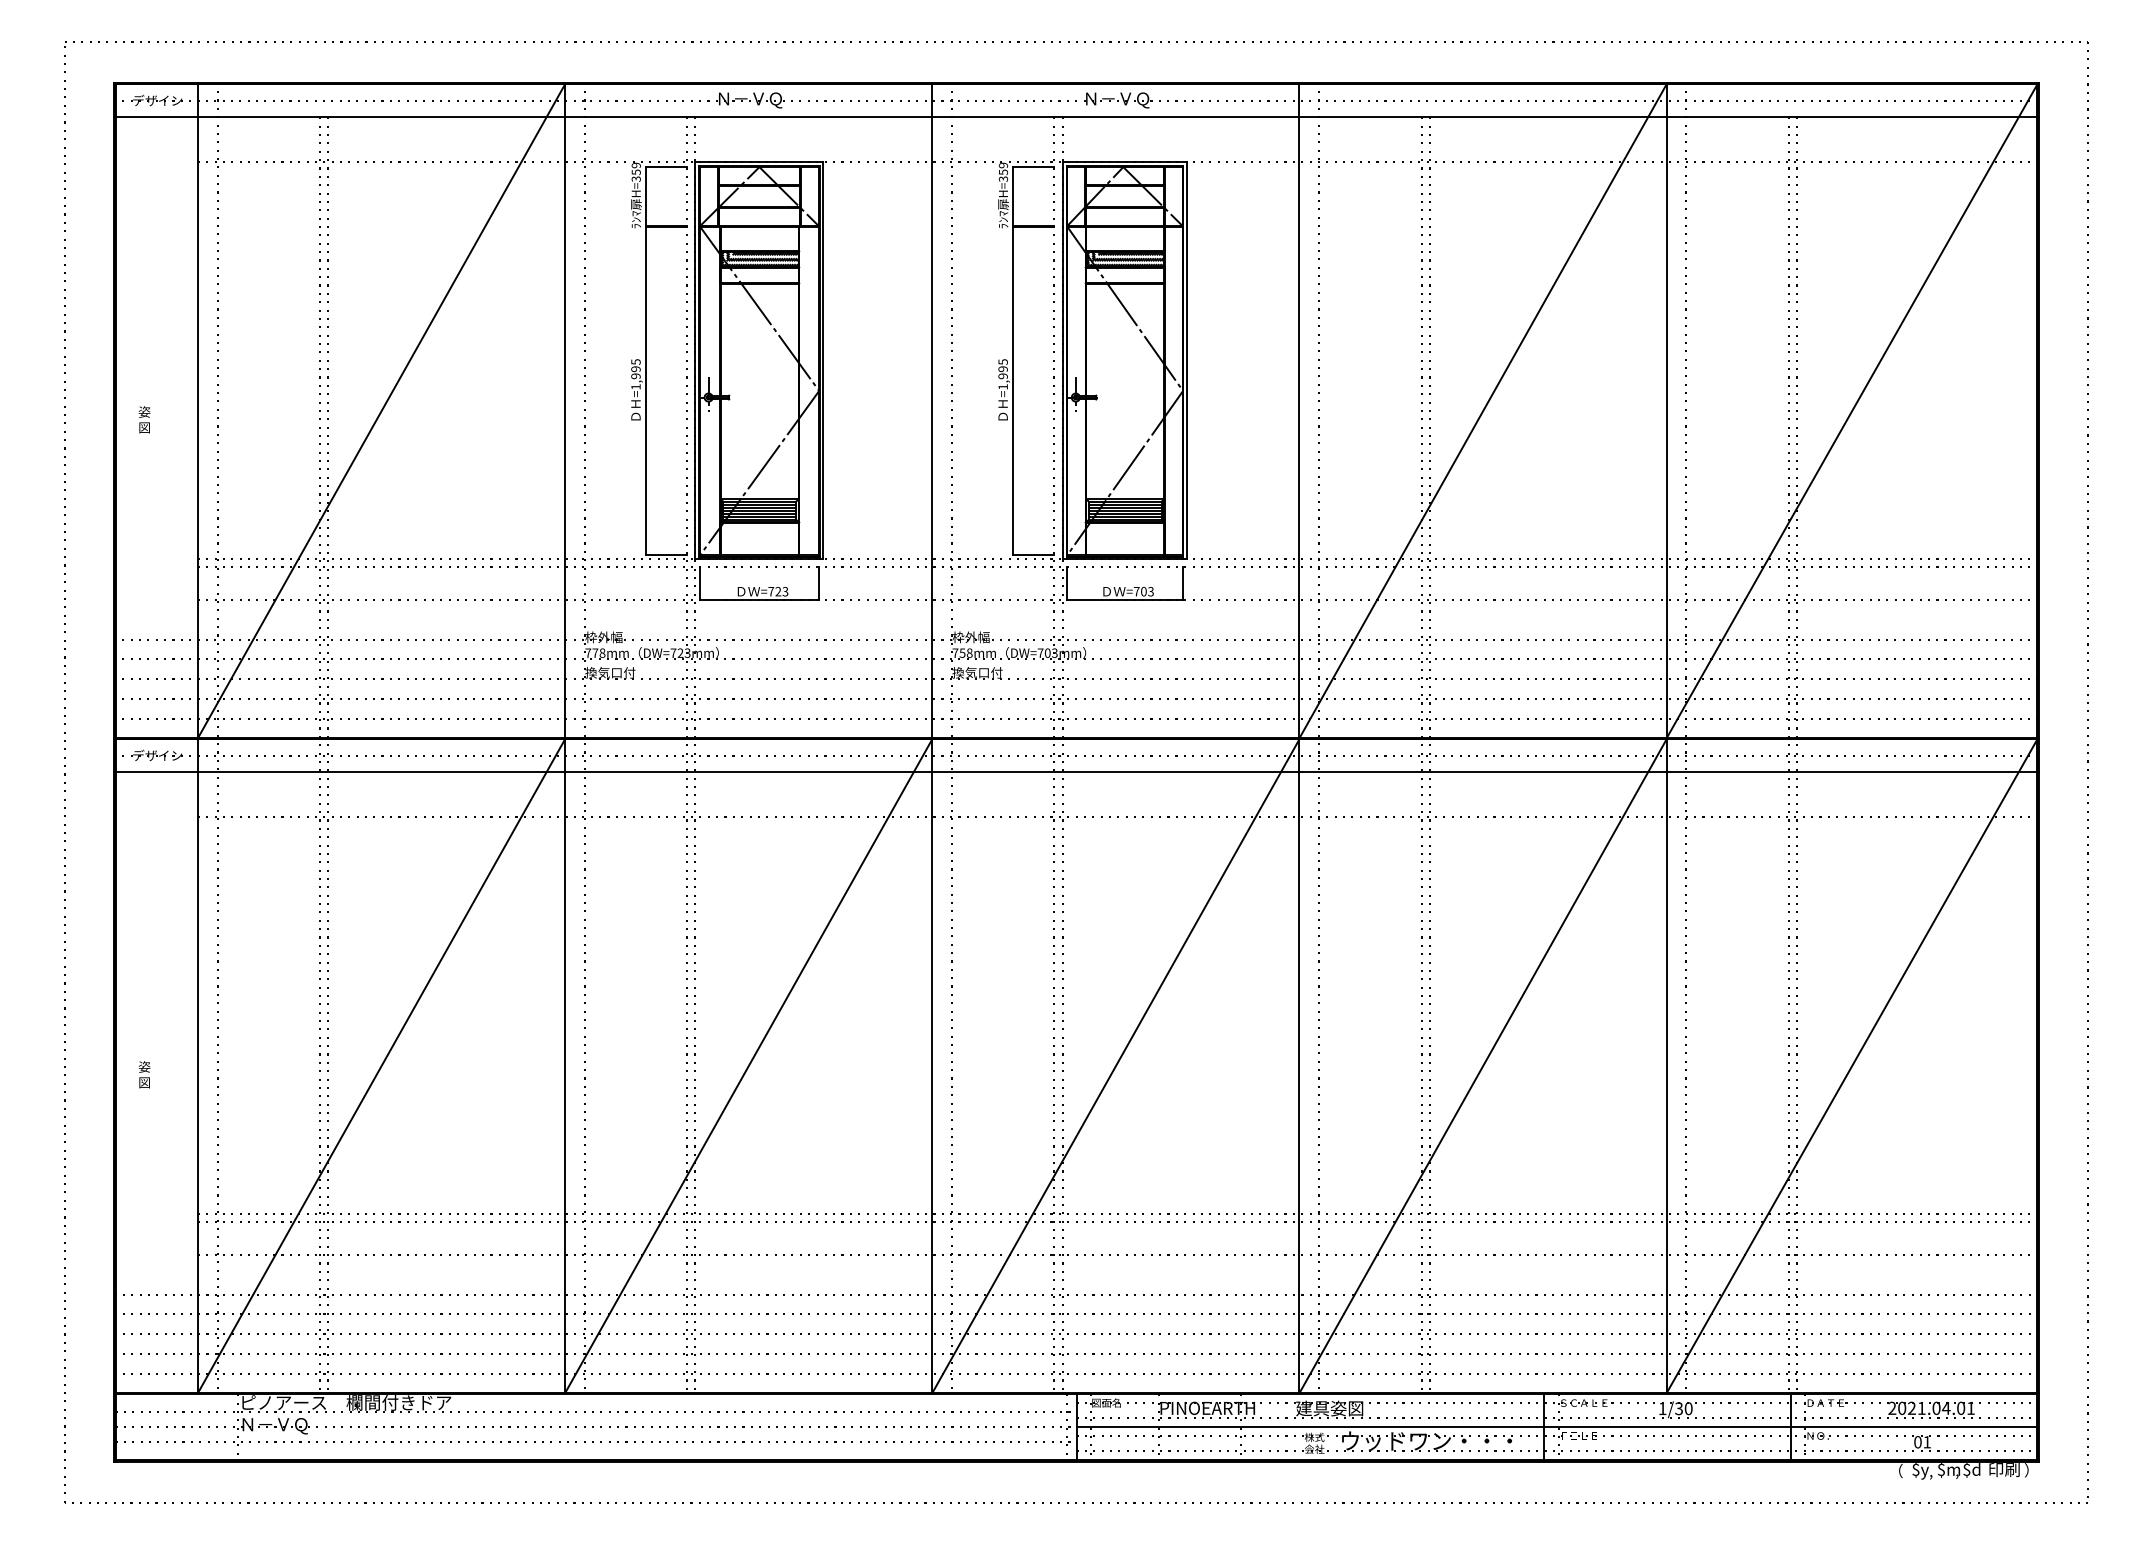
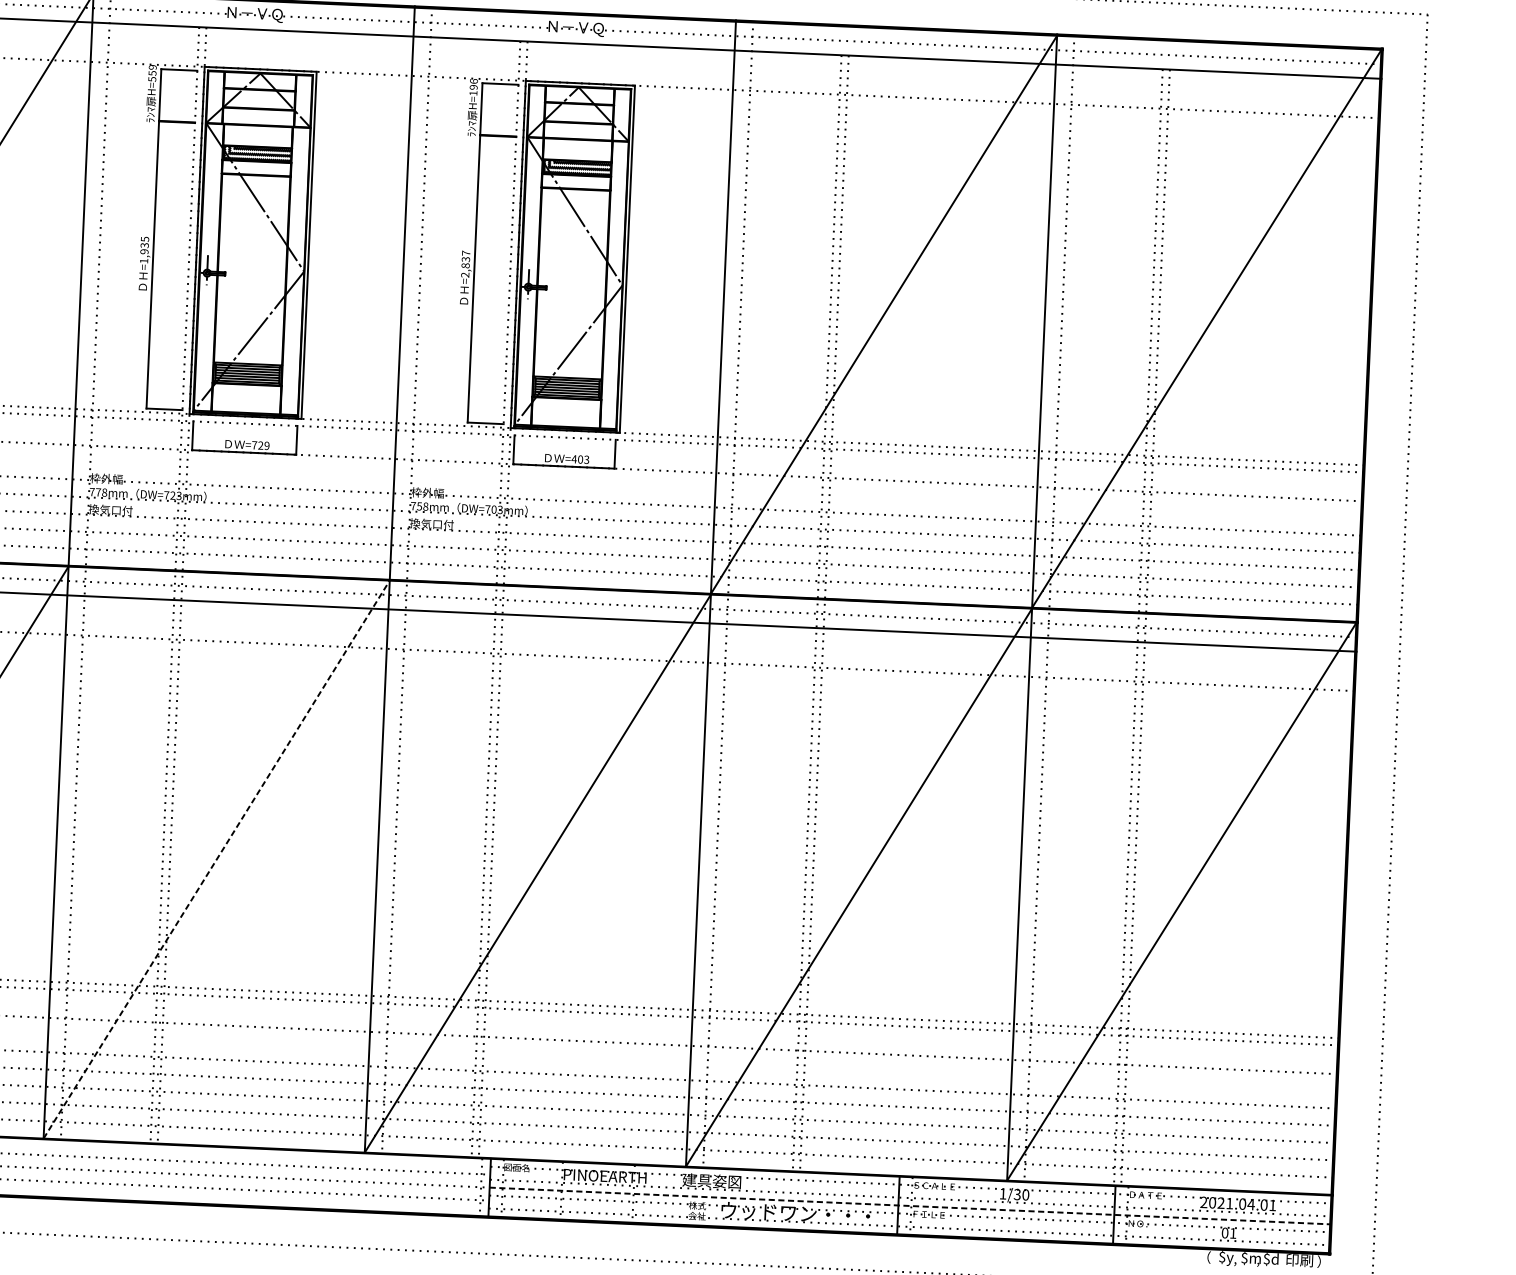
text: (1003, 171) -> (473, 86), H=359 -> H=196
text: (635, 178) -> (151, 78), H=359 -> H=559
text: (635, 369) -> (144, 245), =1,995 -> =1,935
text: (1002, 374) -> (465, 264), =1,995 -> =2,837
text: (785, 591) -> (267, 445), =723 -> =729
text: (1136, 591) -> (574, 459), =703 -> =403
line: (748, 1066) -> (216, 859), solid -> dashed
line: (1557, 1427) -> (910, 1206), solid -> dashed

